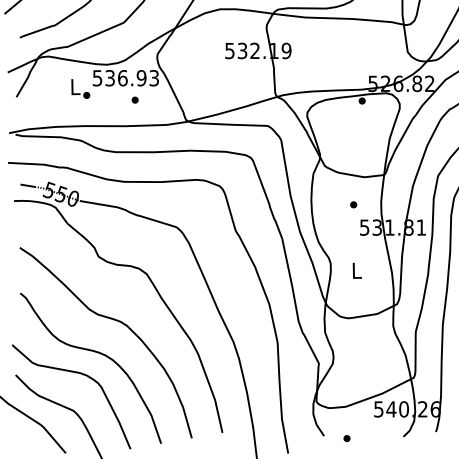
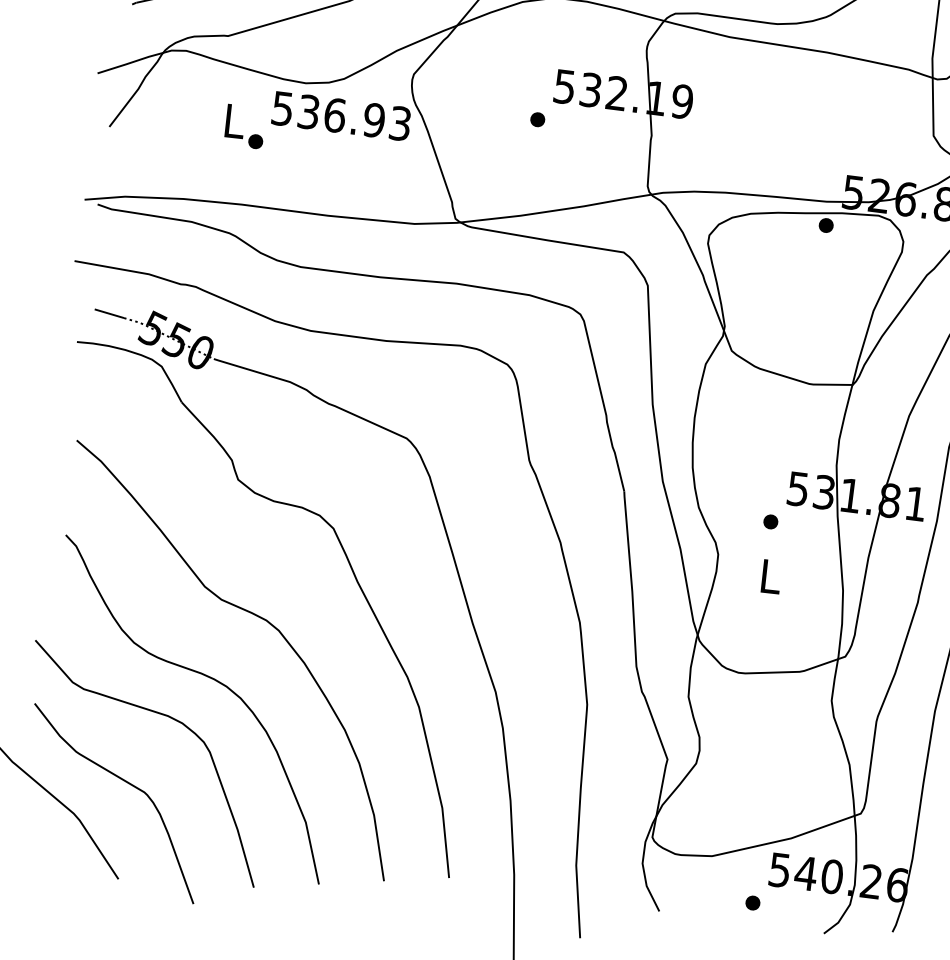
part: (134, 99) -> (536, 118), moved
part: (353, 204) -> (770, 521), moved
part: (346, 438) -> (751, 902), moved

